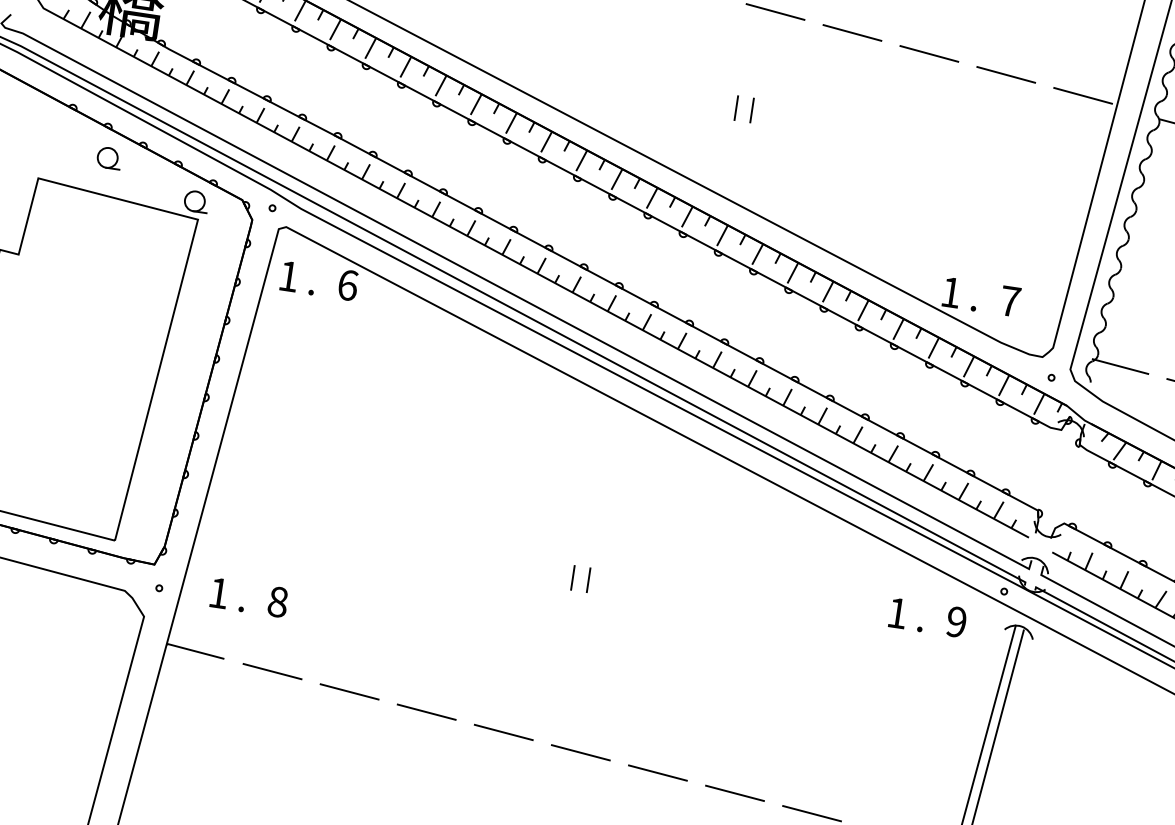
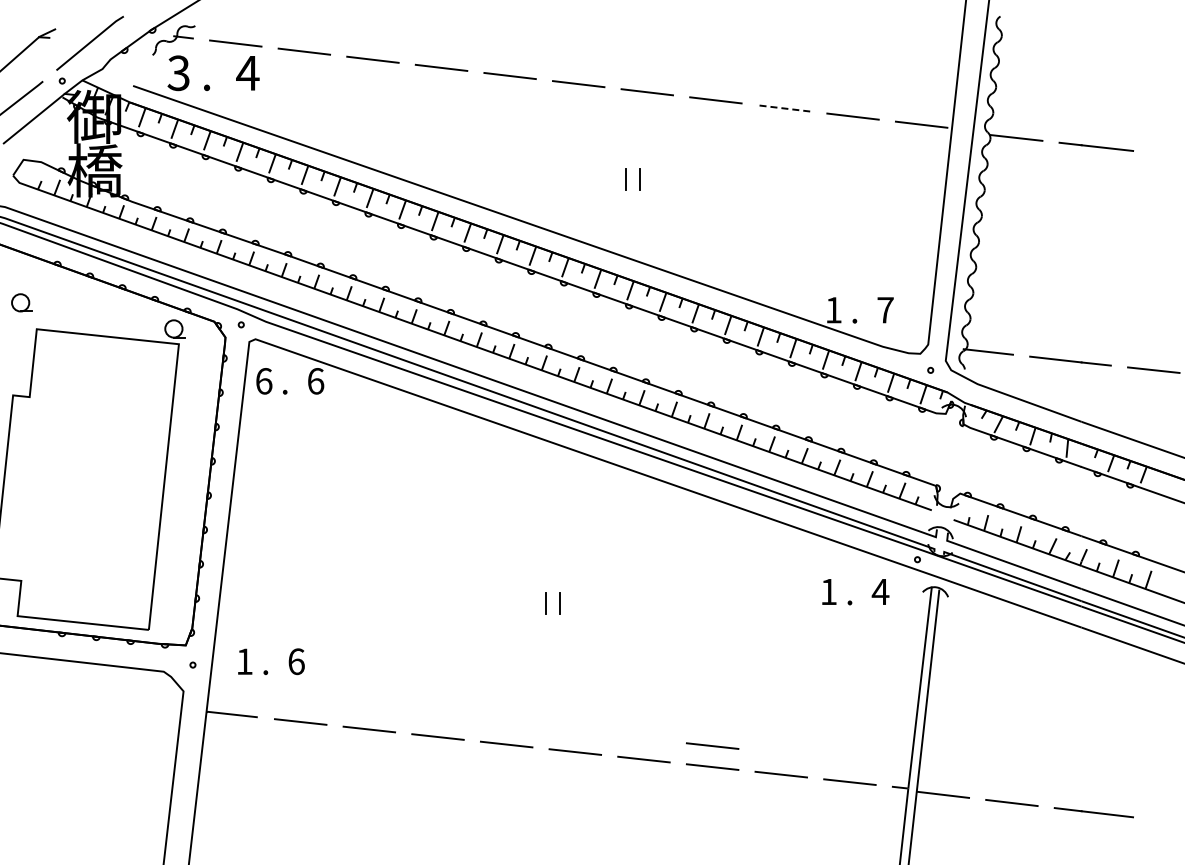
line: (929, 53) -> (784, 108), solid -> dashed
part: (108, 157) -> (21, 302), moved
text: (289, 276) -> (264, 381), 1 -> 6
text: (278, 601) -> (296, 661), 8 -> 6
text: (956, 621) -> (880, 591), 9 -> 4
line: (738, 768) -> (712, 745), added

